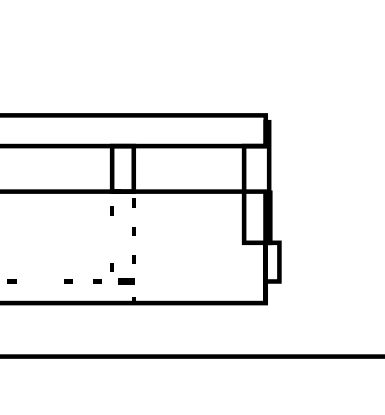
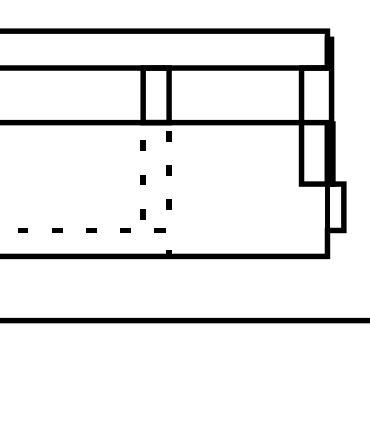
line: (111, 239) -> (142, 180), added
line: (40, 281) -> (57, 230), added
part: (126, 281) -> (160, 230), size x0.62

